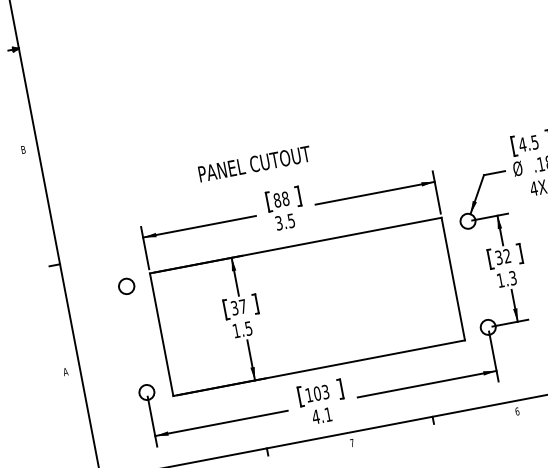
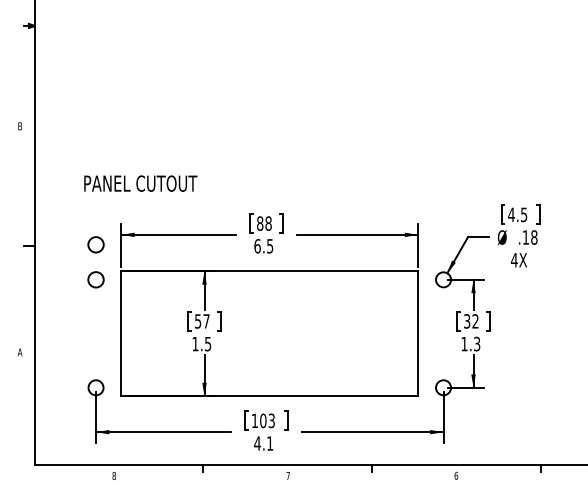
text: (254, 163) -> (140, 183), moved
text: (279, 223) -> (257, 246), 3.5 -> 6.5
circle: (119, 251) -> (95, 244), added
text: (234, 307) -> (198, 320), 37 -> 57

